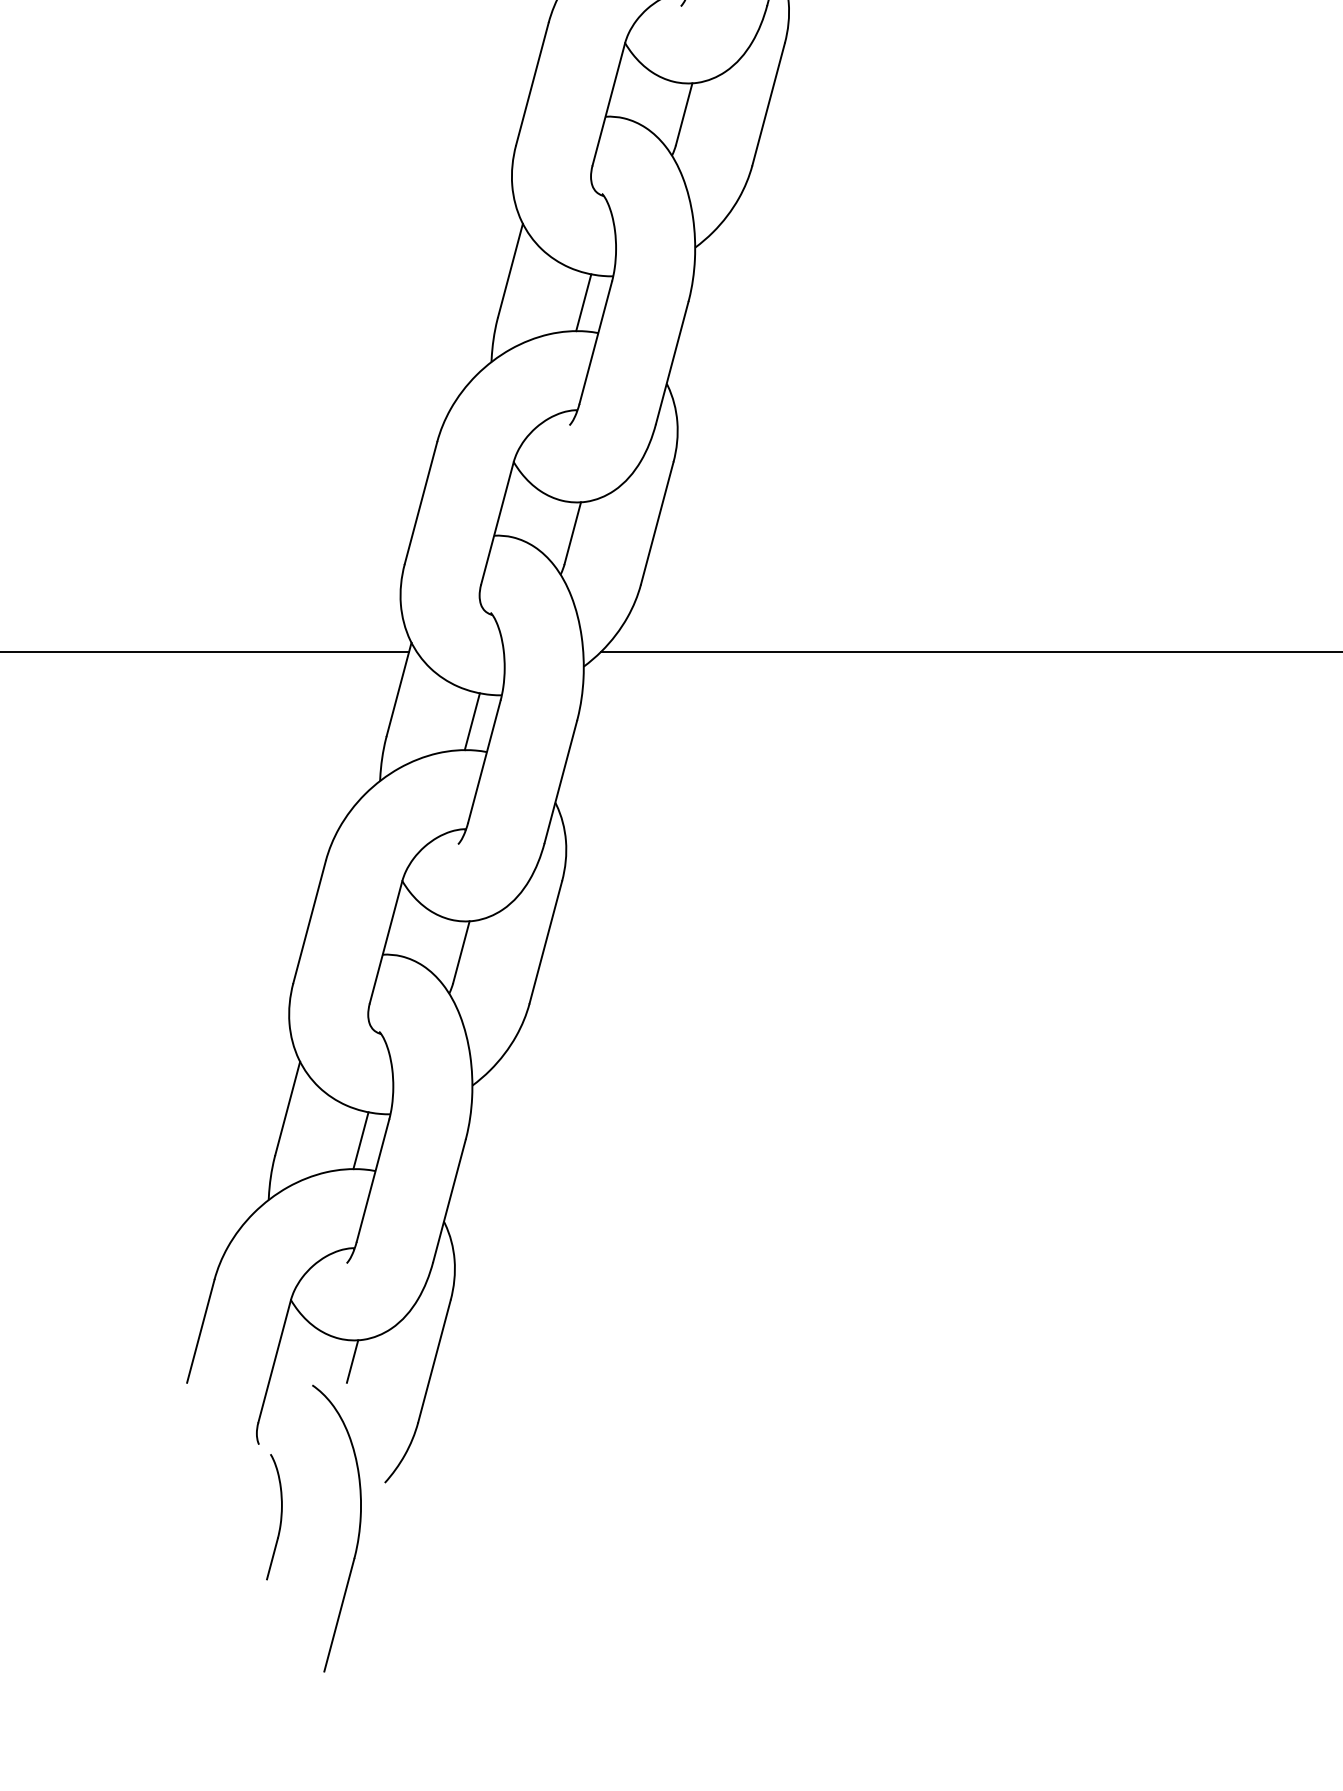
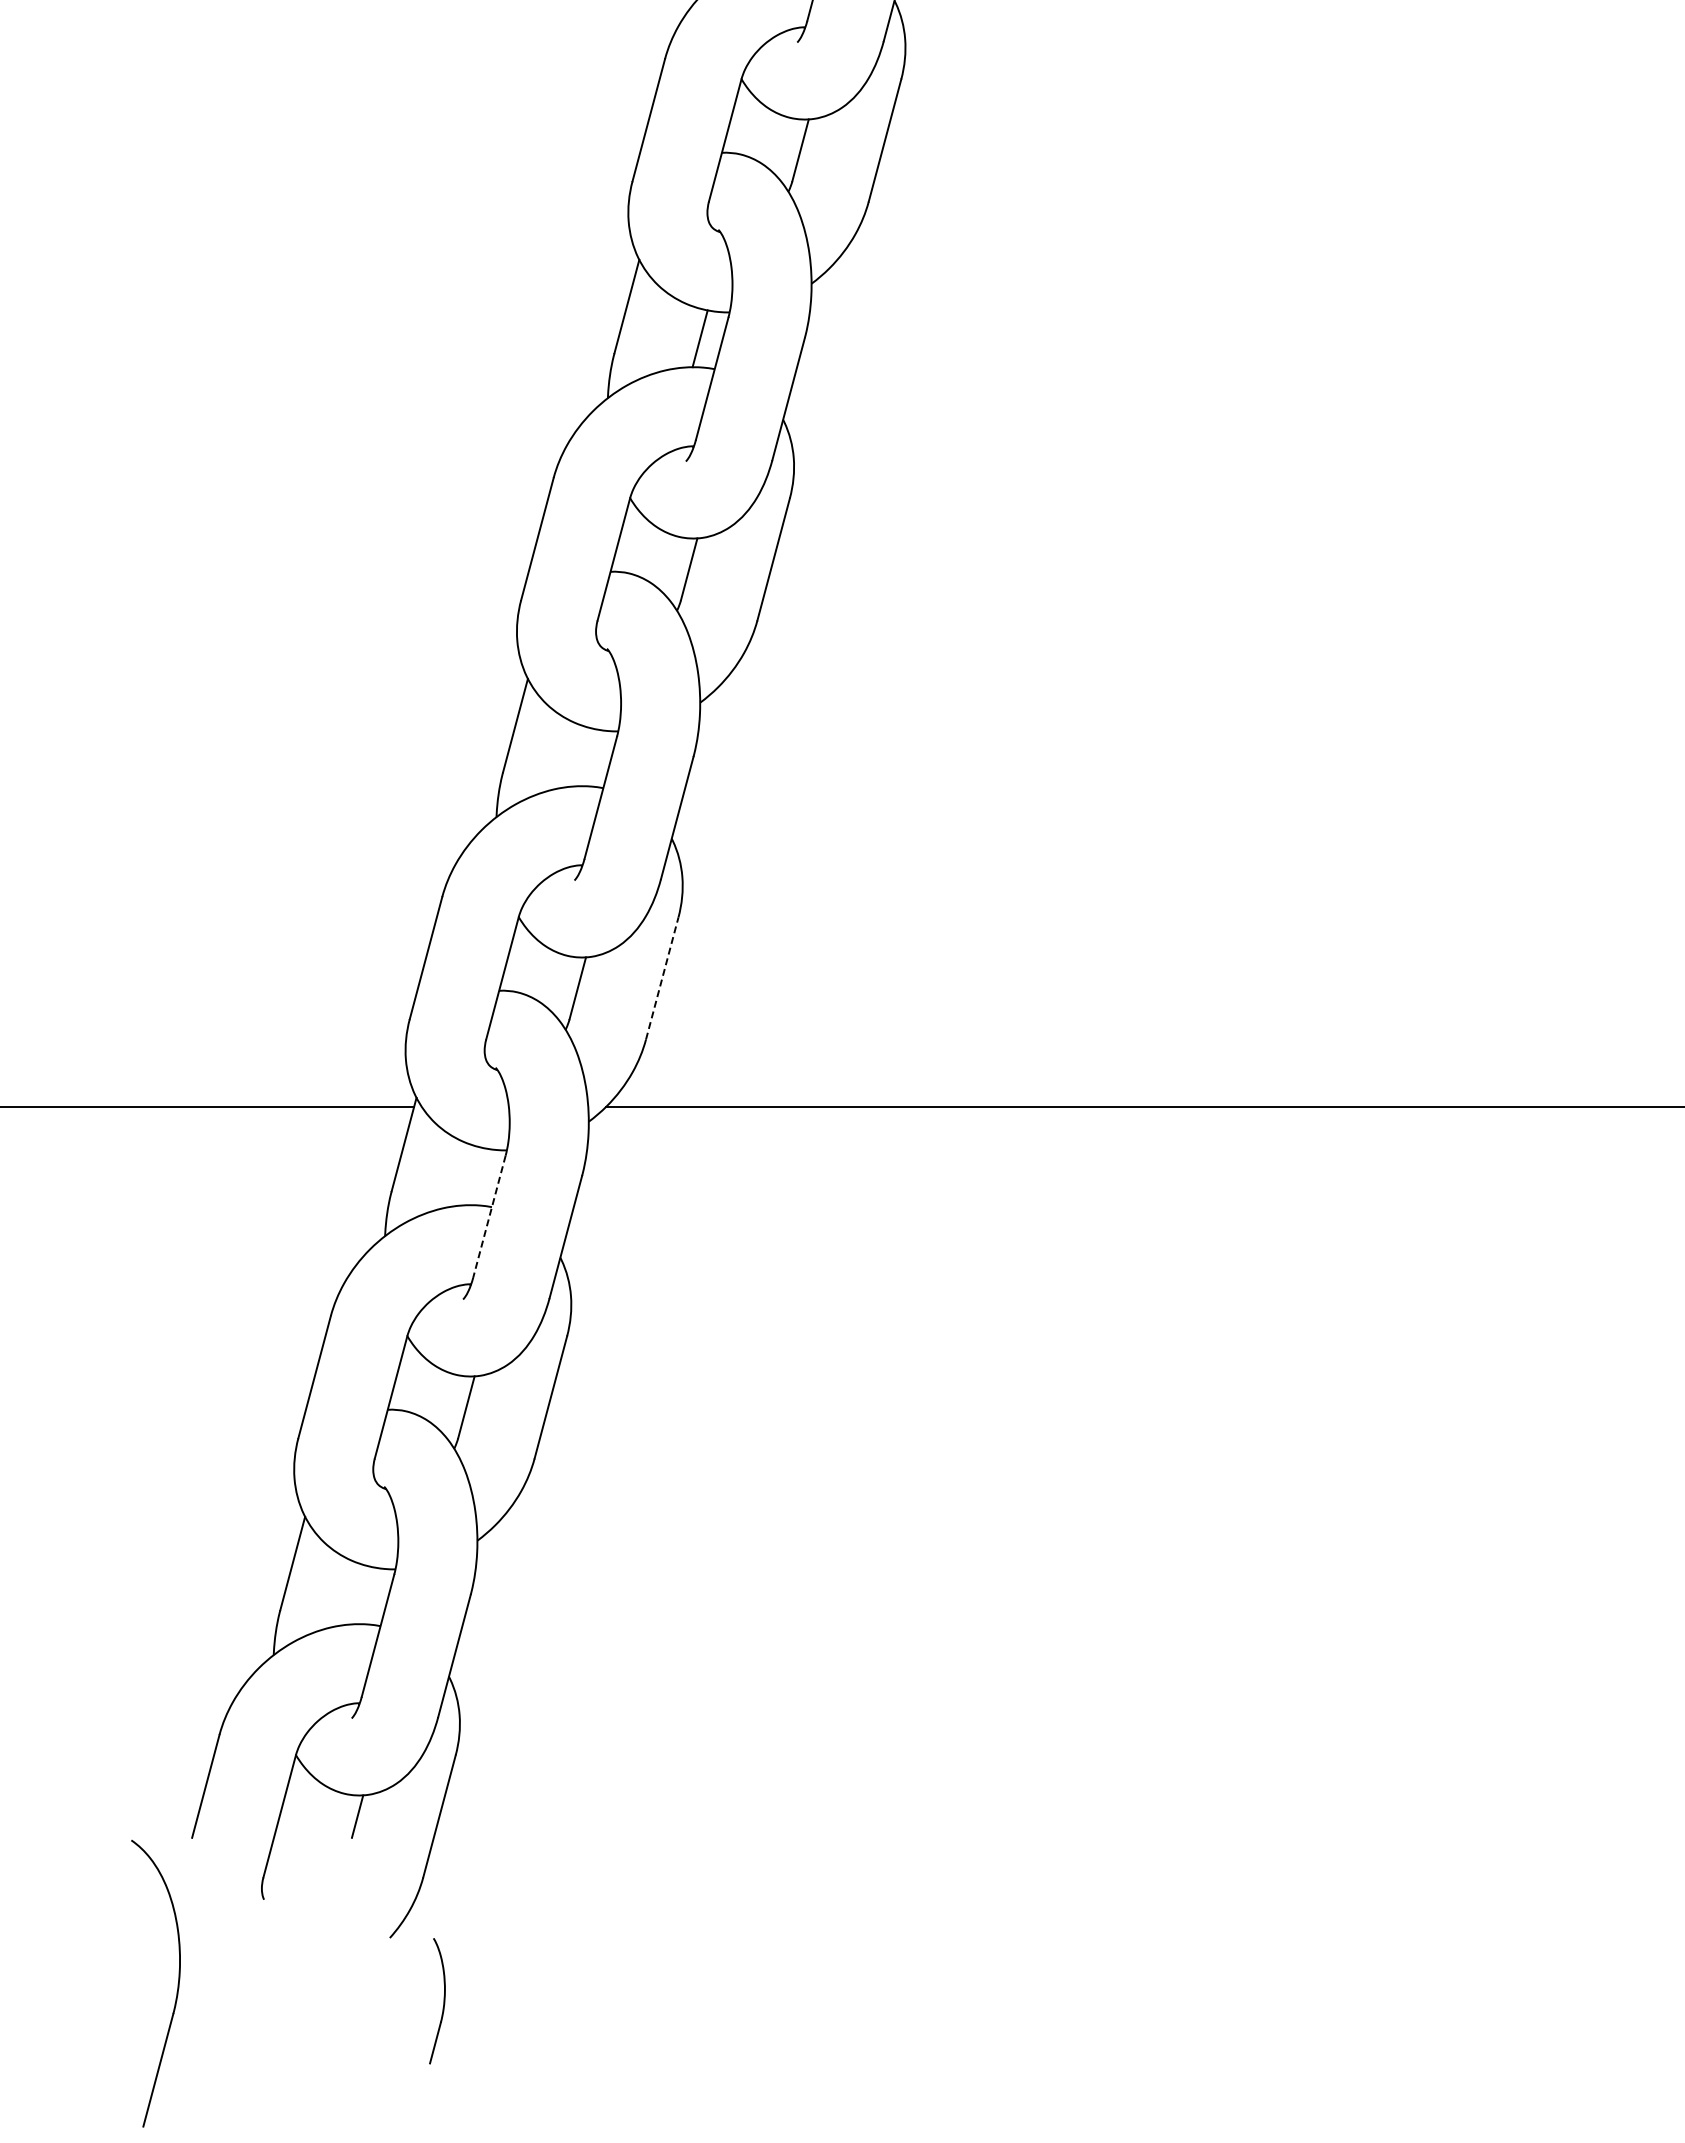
line: (583, 302) -> (588, 757), removed
line: (657, 522) -> (662, 977), solid -> dashed
line: (471, 721) -> (476, 1176), removed
line: (484, 762) -> (489, 1217), solid -> dashed
line: (360, 1140) -> (365, 1595), removed
part: (274, 1517) -> (437, 2001), moved
part: (358, 1528) -> (177, 1983), moved

